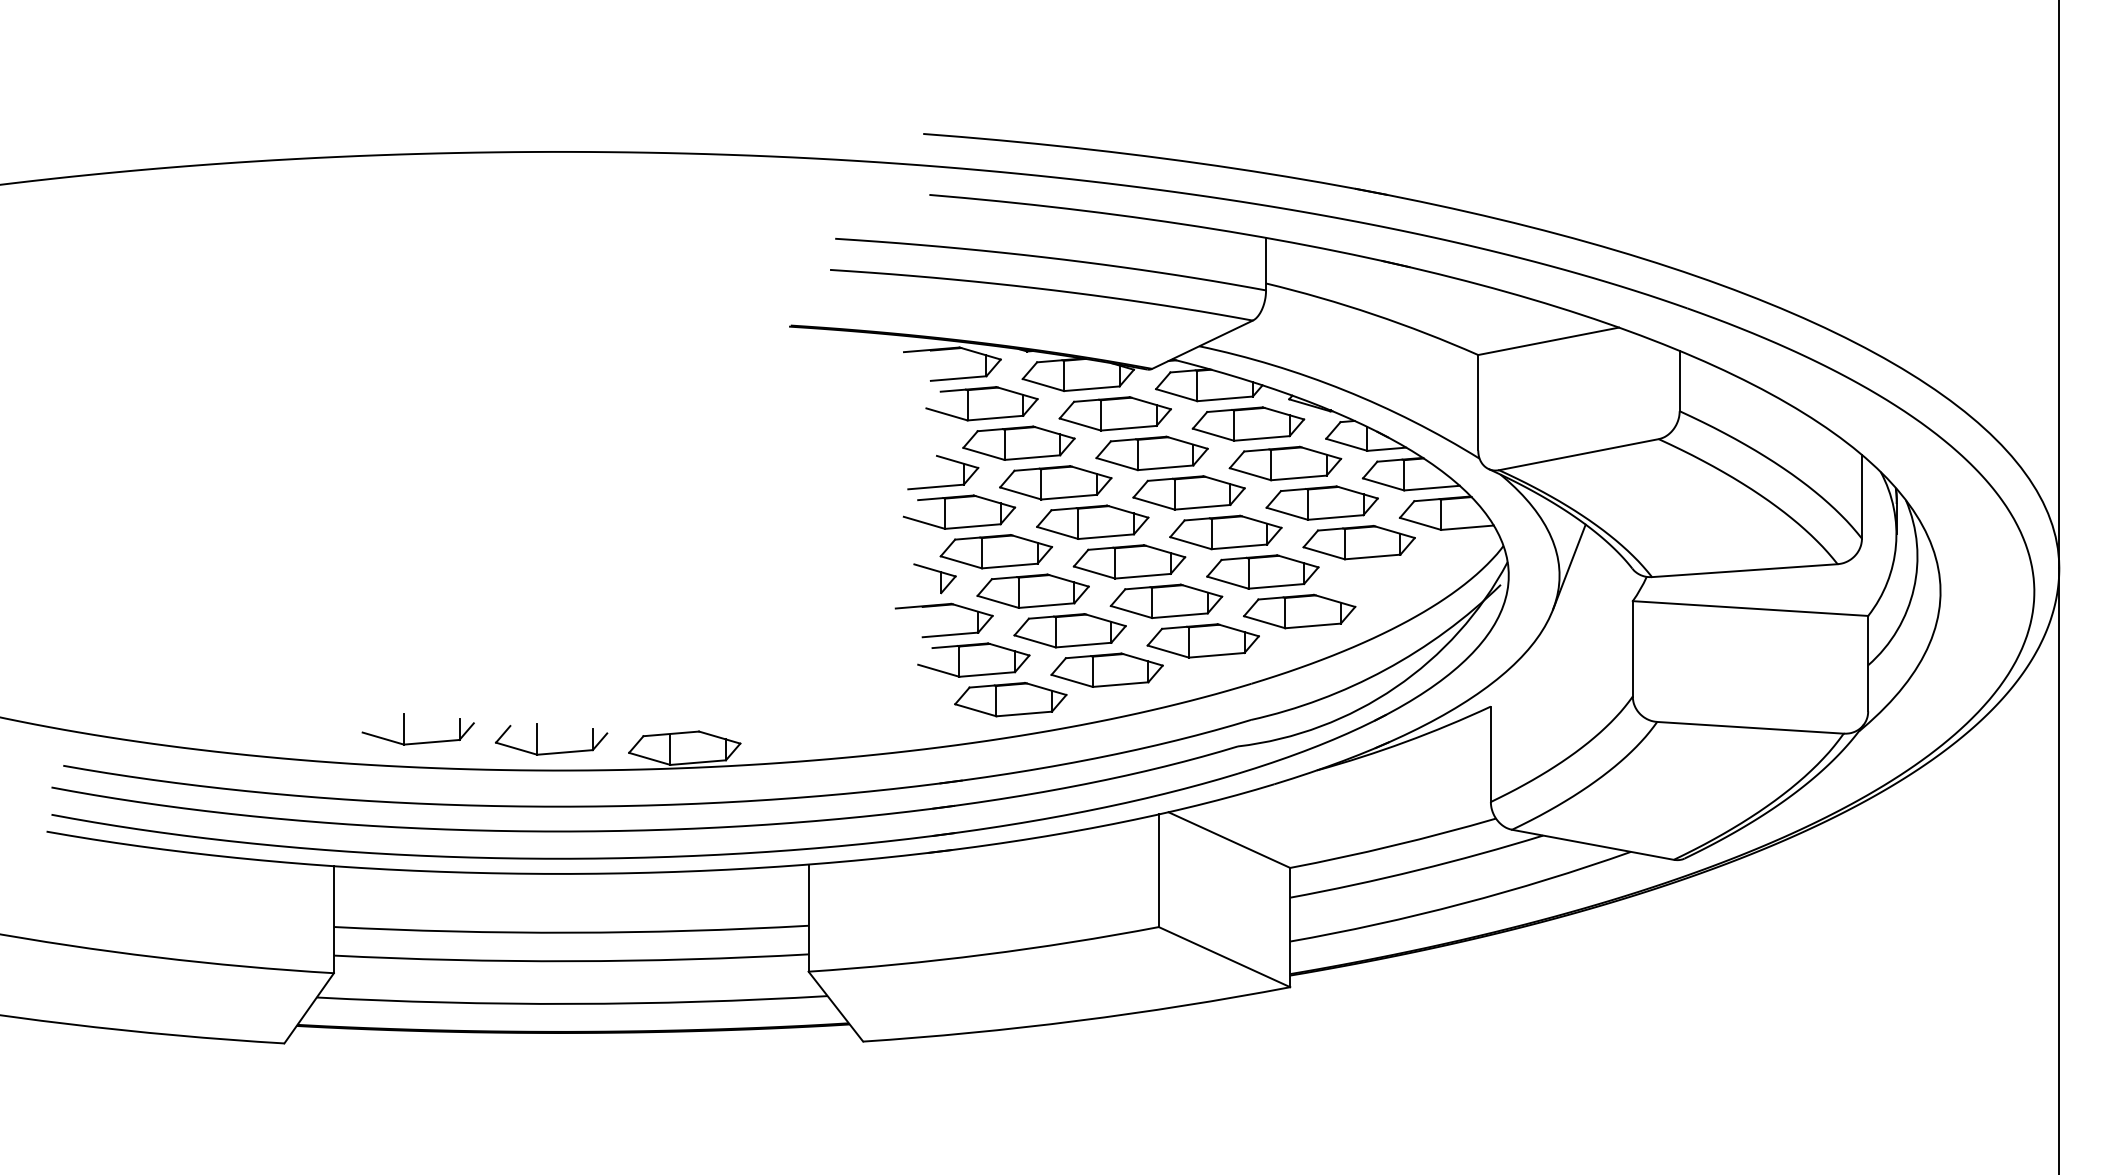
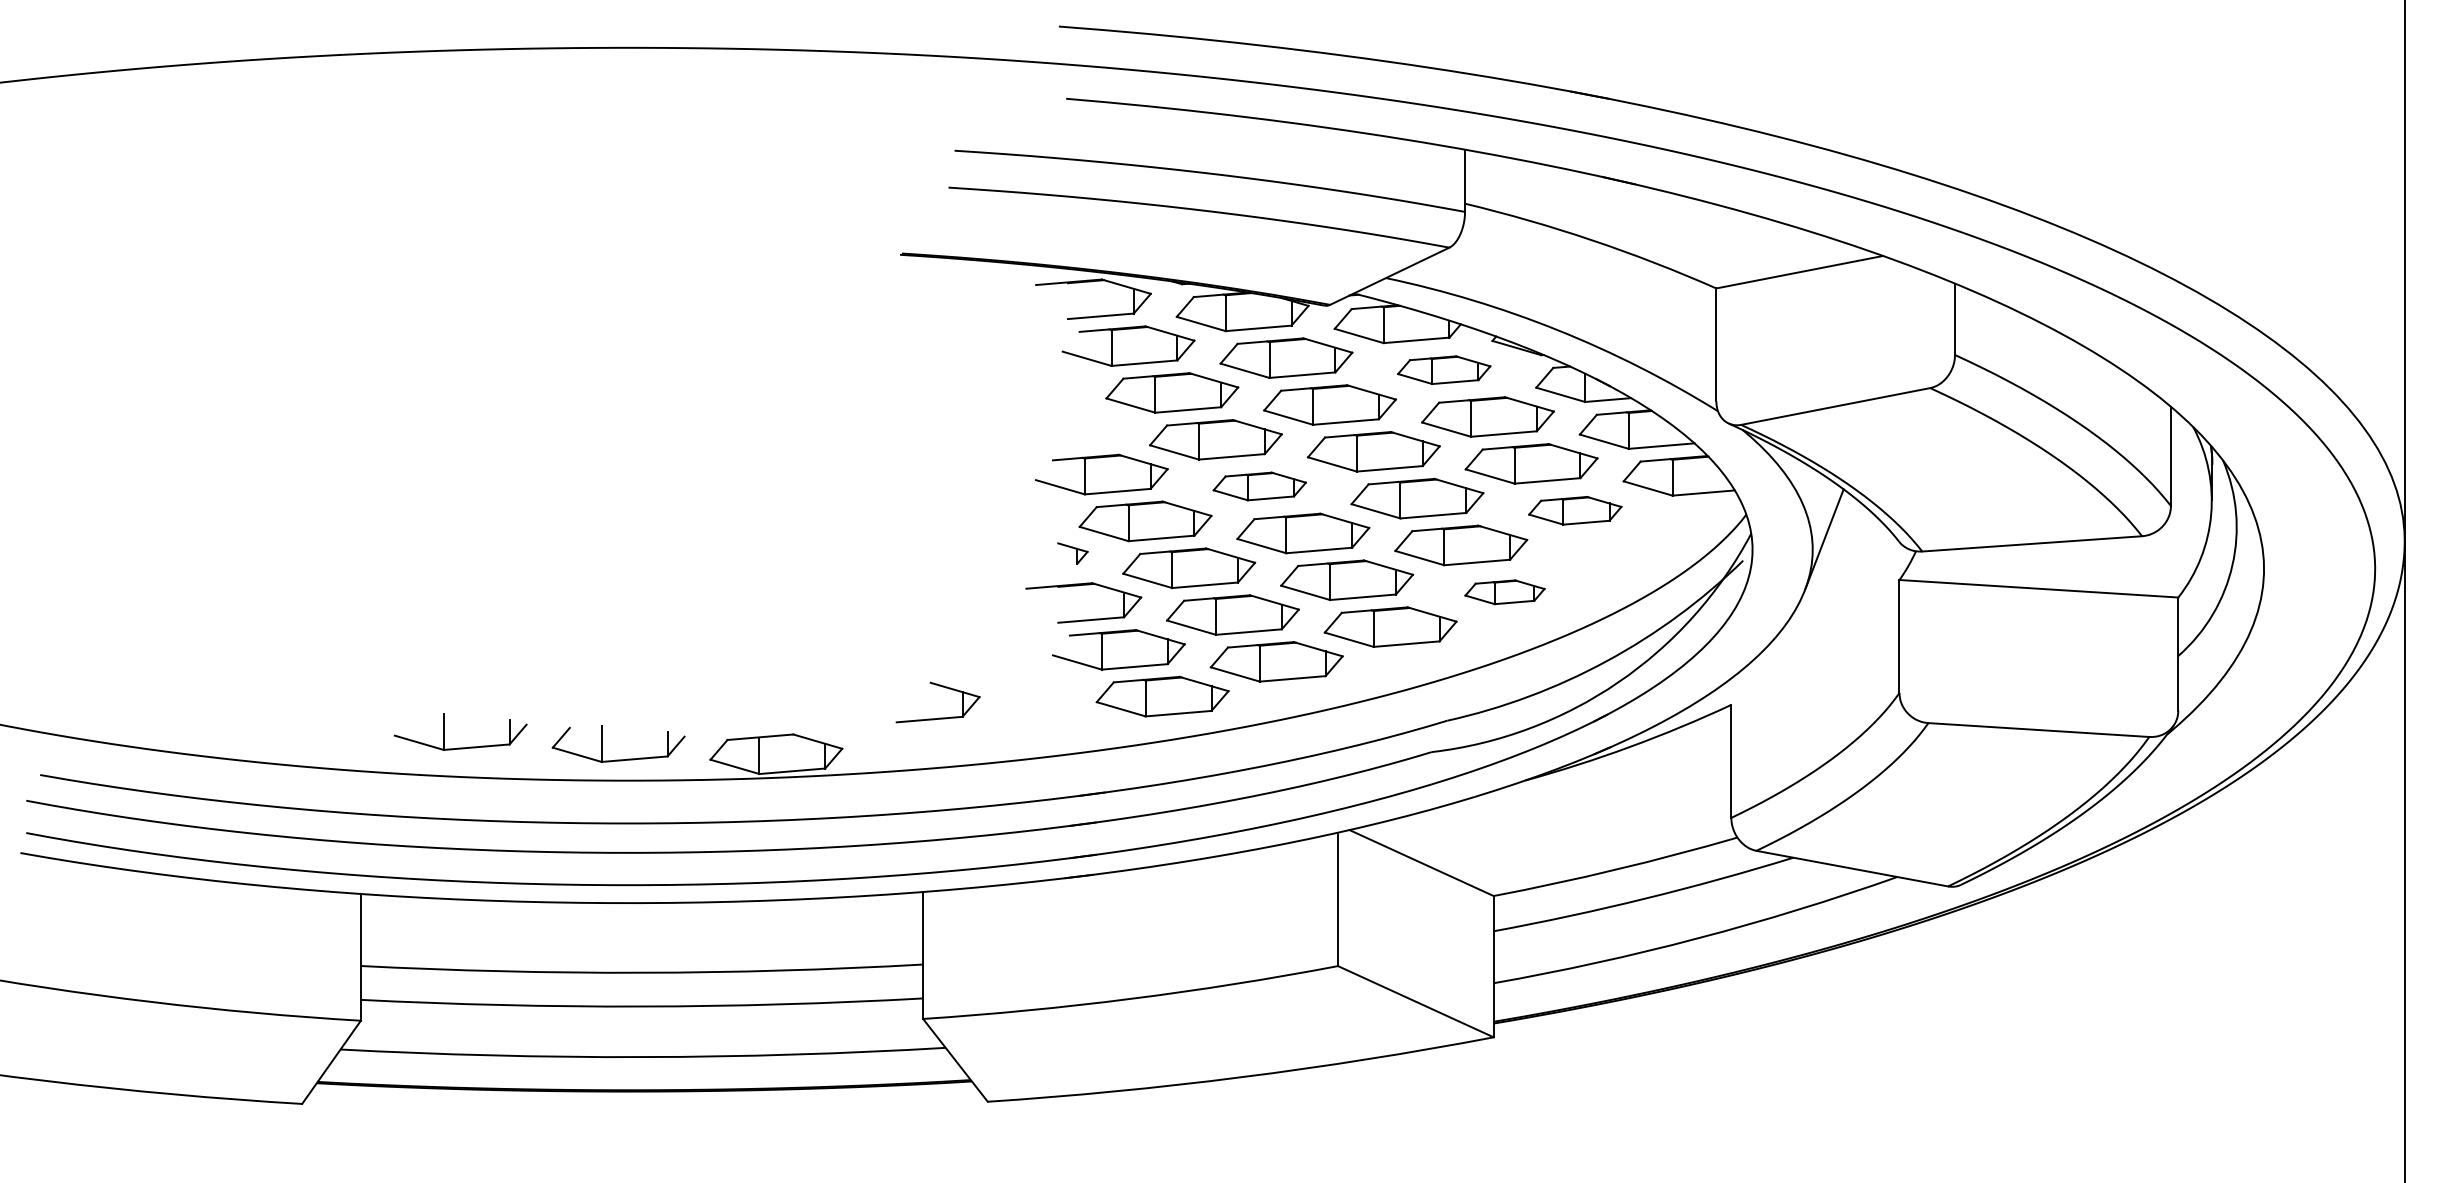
part: (1248, 423) -> (1444, 369), size x0.7
part: (948, 460) -> (944, 688), moved
part: (1092, 521) -> (1259, 485), size x0.7
part: (1358, 542) -> (1574, 510), size x0.7
part: (934, 578) -> (1072, 553), size x0.6
part: (1299, 611) -> (1504, 592), size x0.6

